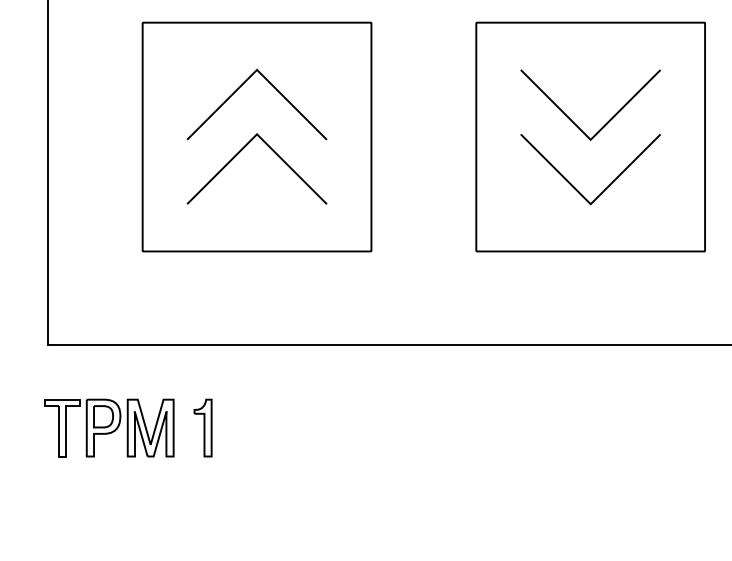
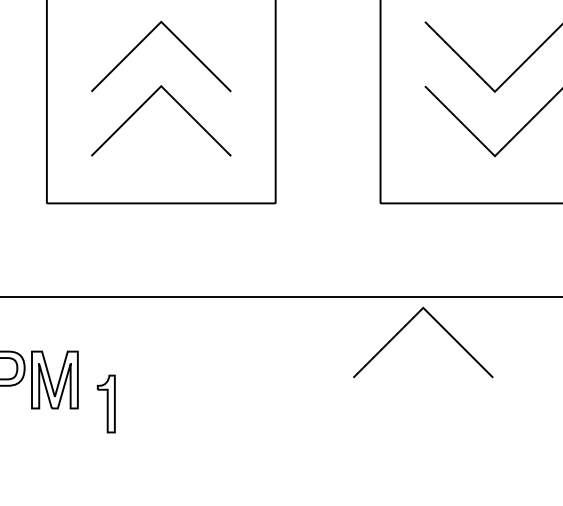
curve: (502, 373) -> (406, 325), added
part: (202, 427) -> (105, 403), moved

